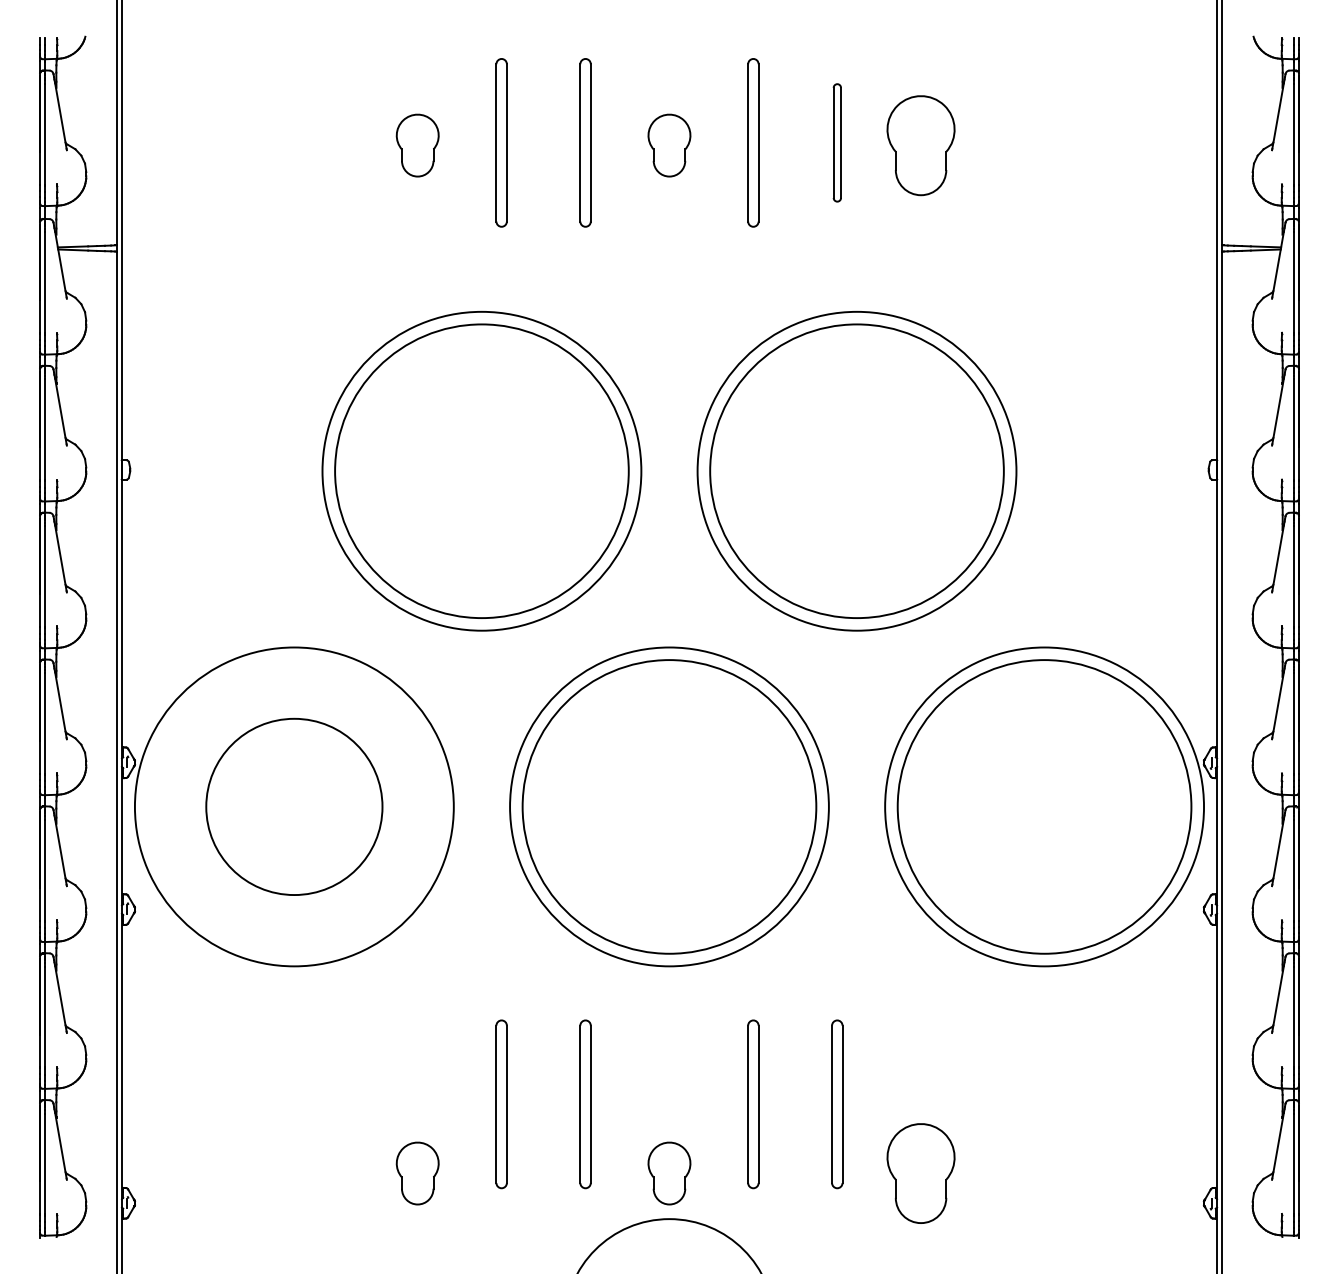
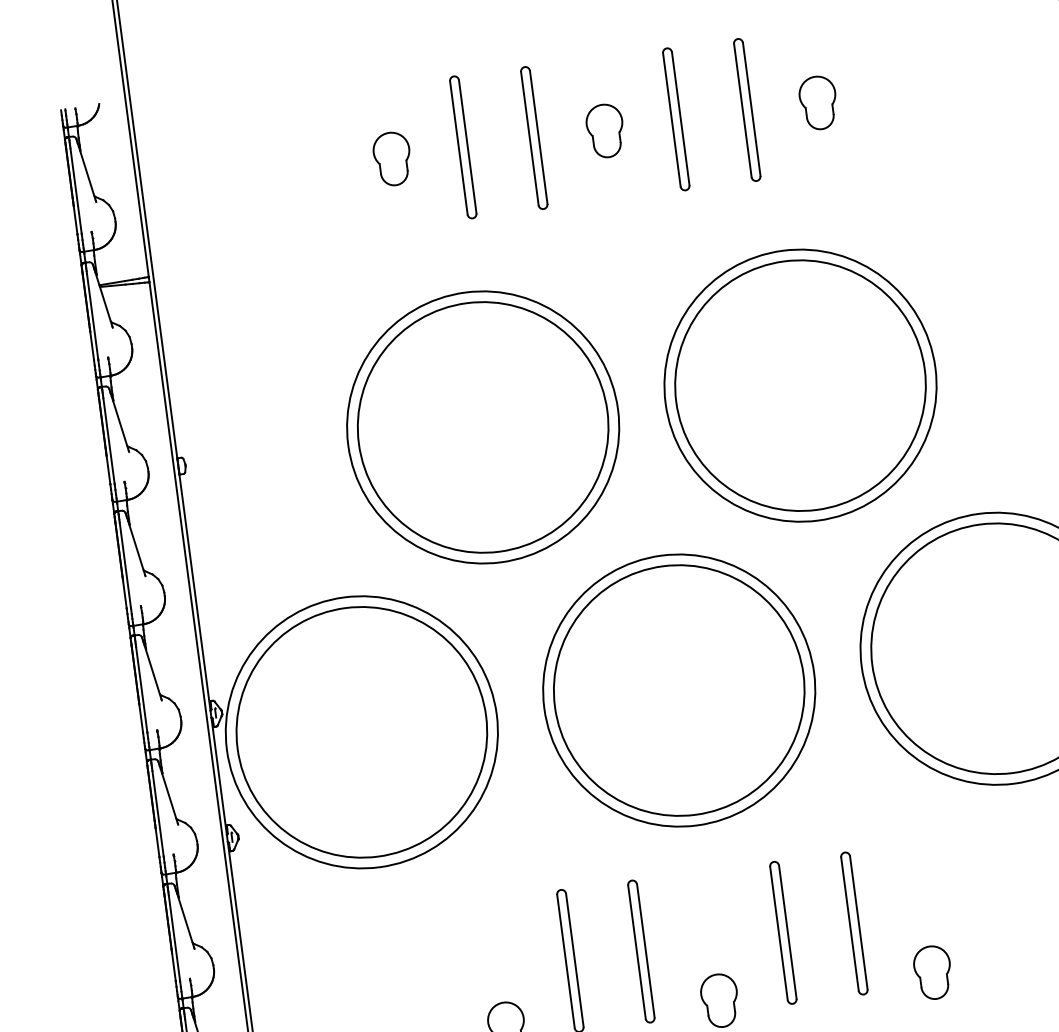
part: (837, 142) -> (747, 109), size x1.43
part: (921, 145) -> (818, 102), size x0.62
circle: (294, 806) -> (361, 731), size x1.67
part: (921, 1173) -> (933, 972), size x0.62

